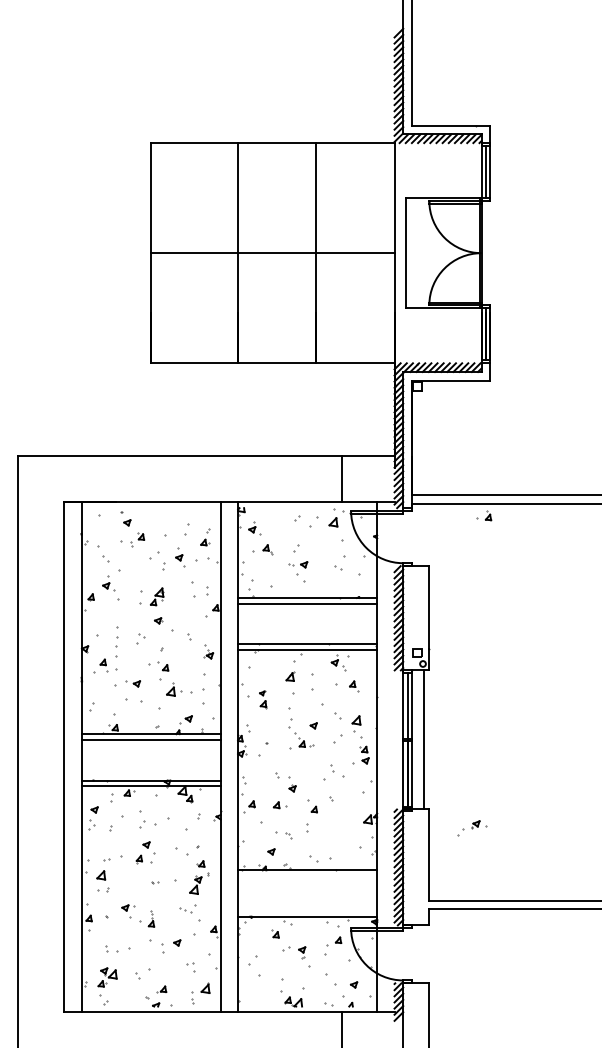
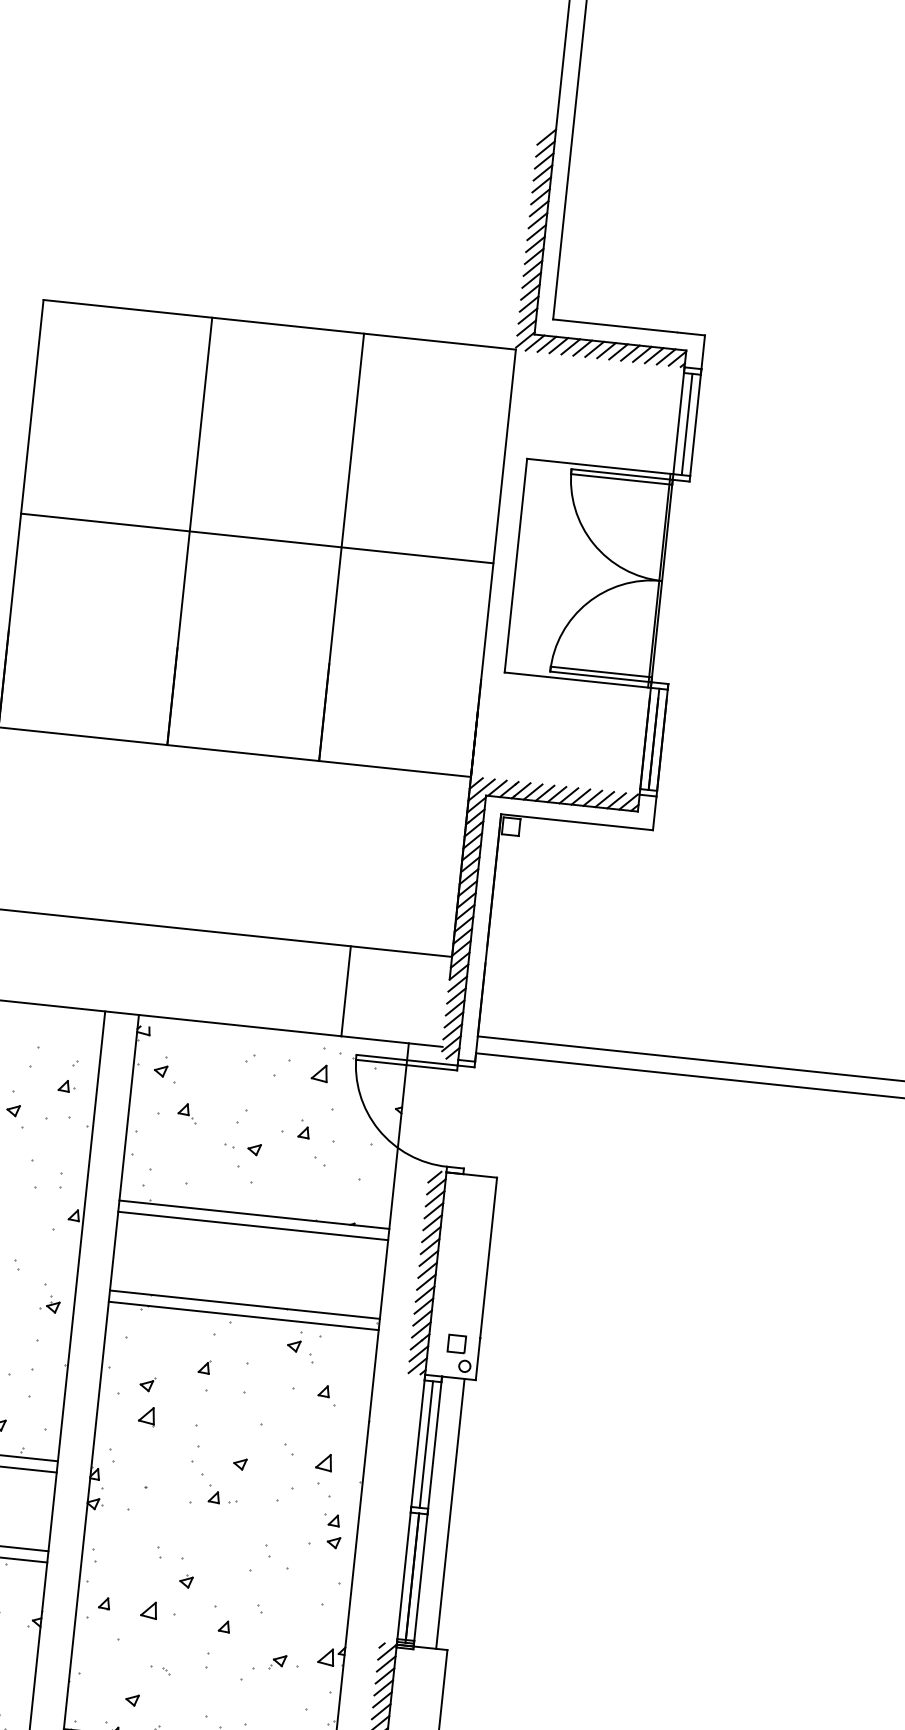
part: (484, 515) -> (296, 1127), moved
part: (290, 682) -> (203, 1375), size x0.71
part: (262, 699) -> (146, 1402), size x1.43
part: (279, 805) -> (157, 1611), size x1.43
part: (472, 828) -> (271, 1668), moved
part: (284, 835) -> (161, 1670), size x0.62

